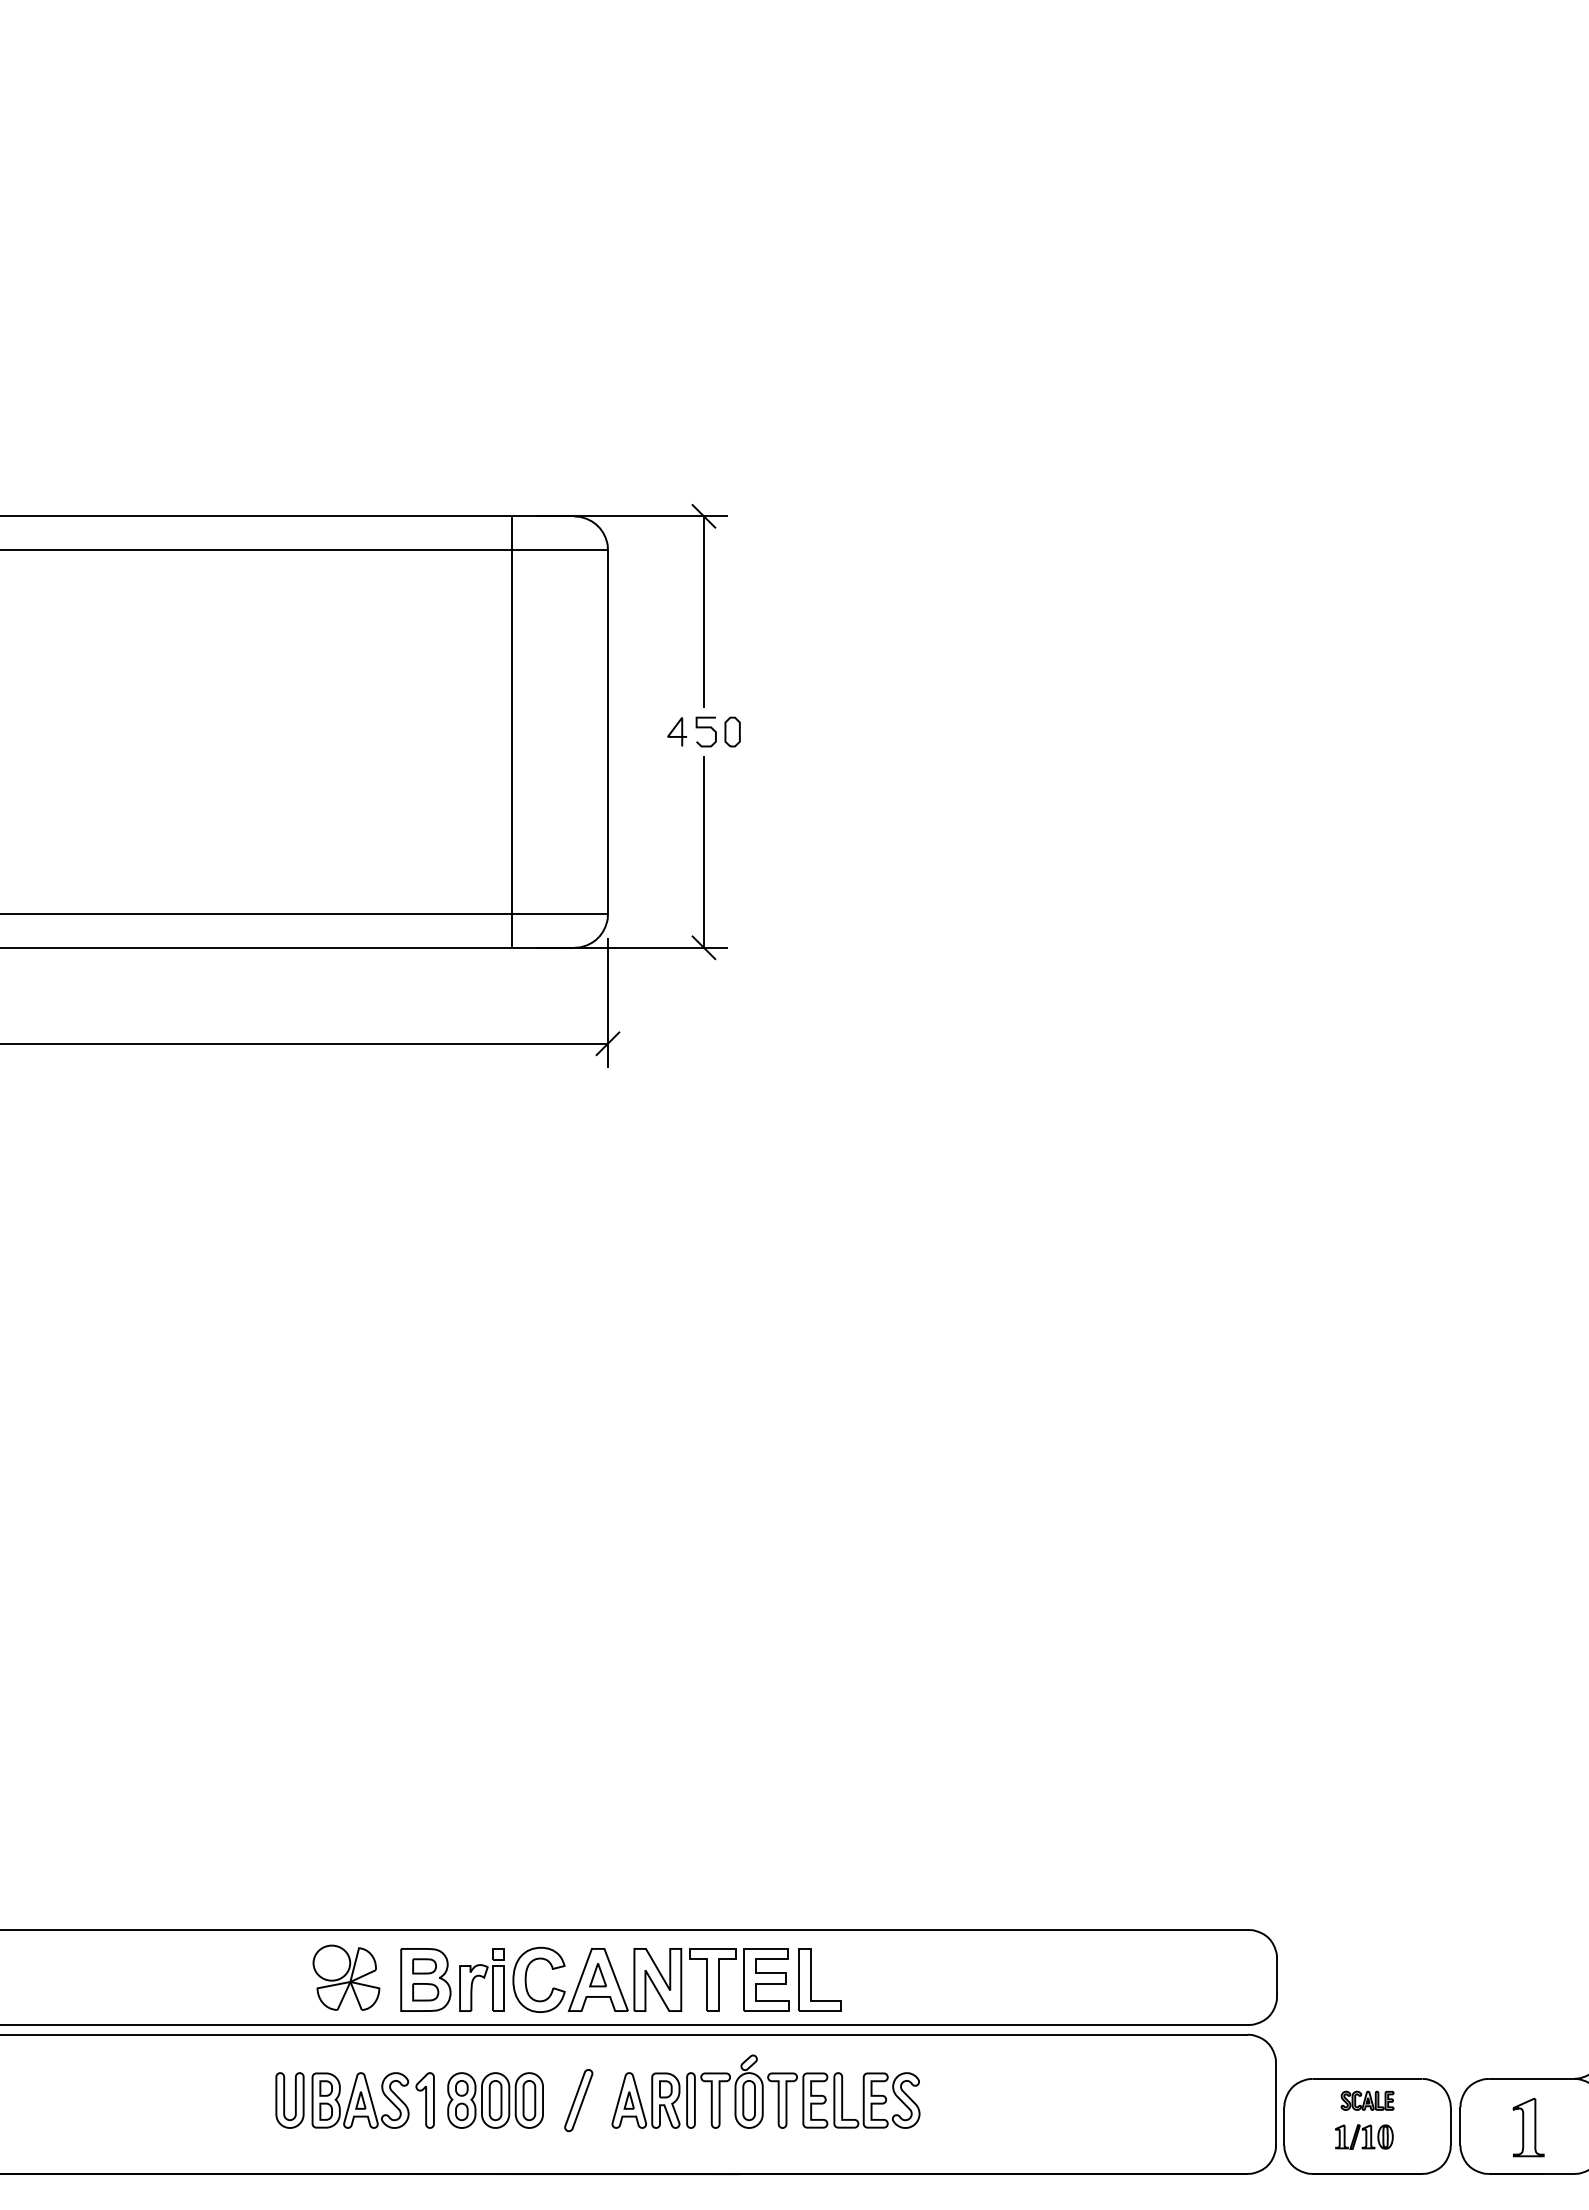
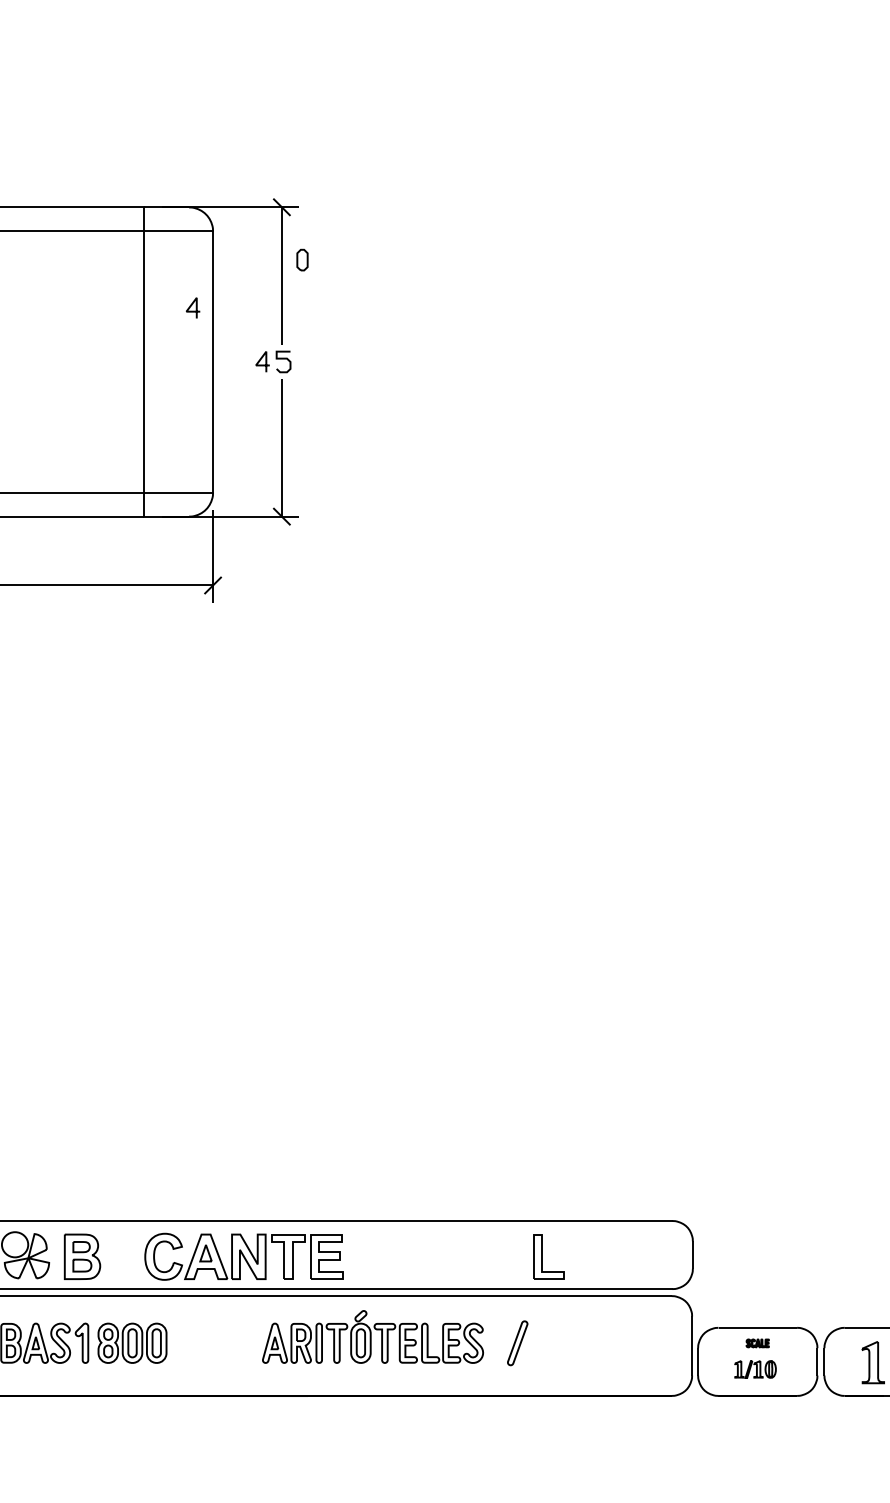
curve: (577, 654) -> (191, 306), added
part: (732, 731) -> (302, 259), moved
part: (481, 1979) -> (122, 1256), removed
part: (811, 1979) -> (542, 1256), moved
part: (765, 2091) -> (372, 1336), moved
part: (578, 2100) -> (517, 1343), moved
part: (1367, 2100) -> (757, 1343), size x0.6

